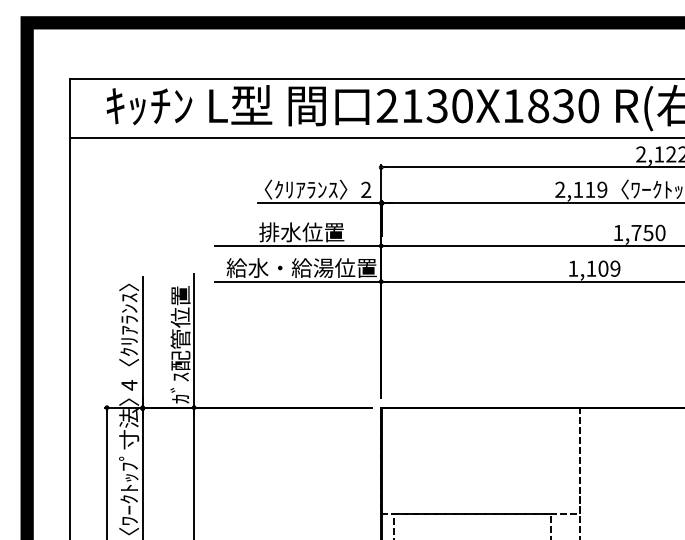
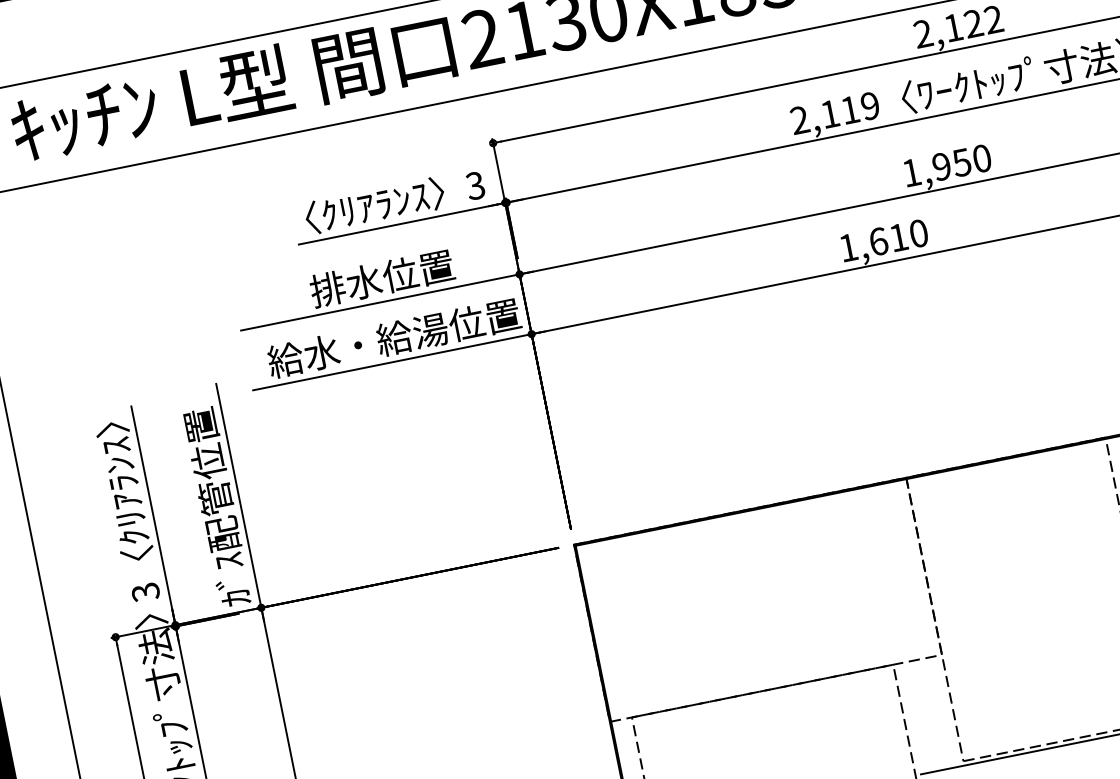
text: (366, 190) -> (476, 186), 2 -> 3
text: (636, 232) -> (941, 165), 1,750 -> 1,950
text: (603, 268) -> (898, 237), 1,109 -> 1,610
text: (129, 385) -> (145, 592), 4 -> 3

